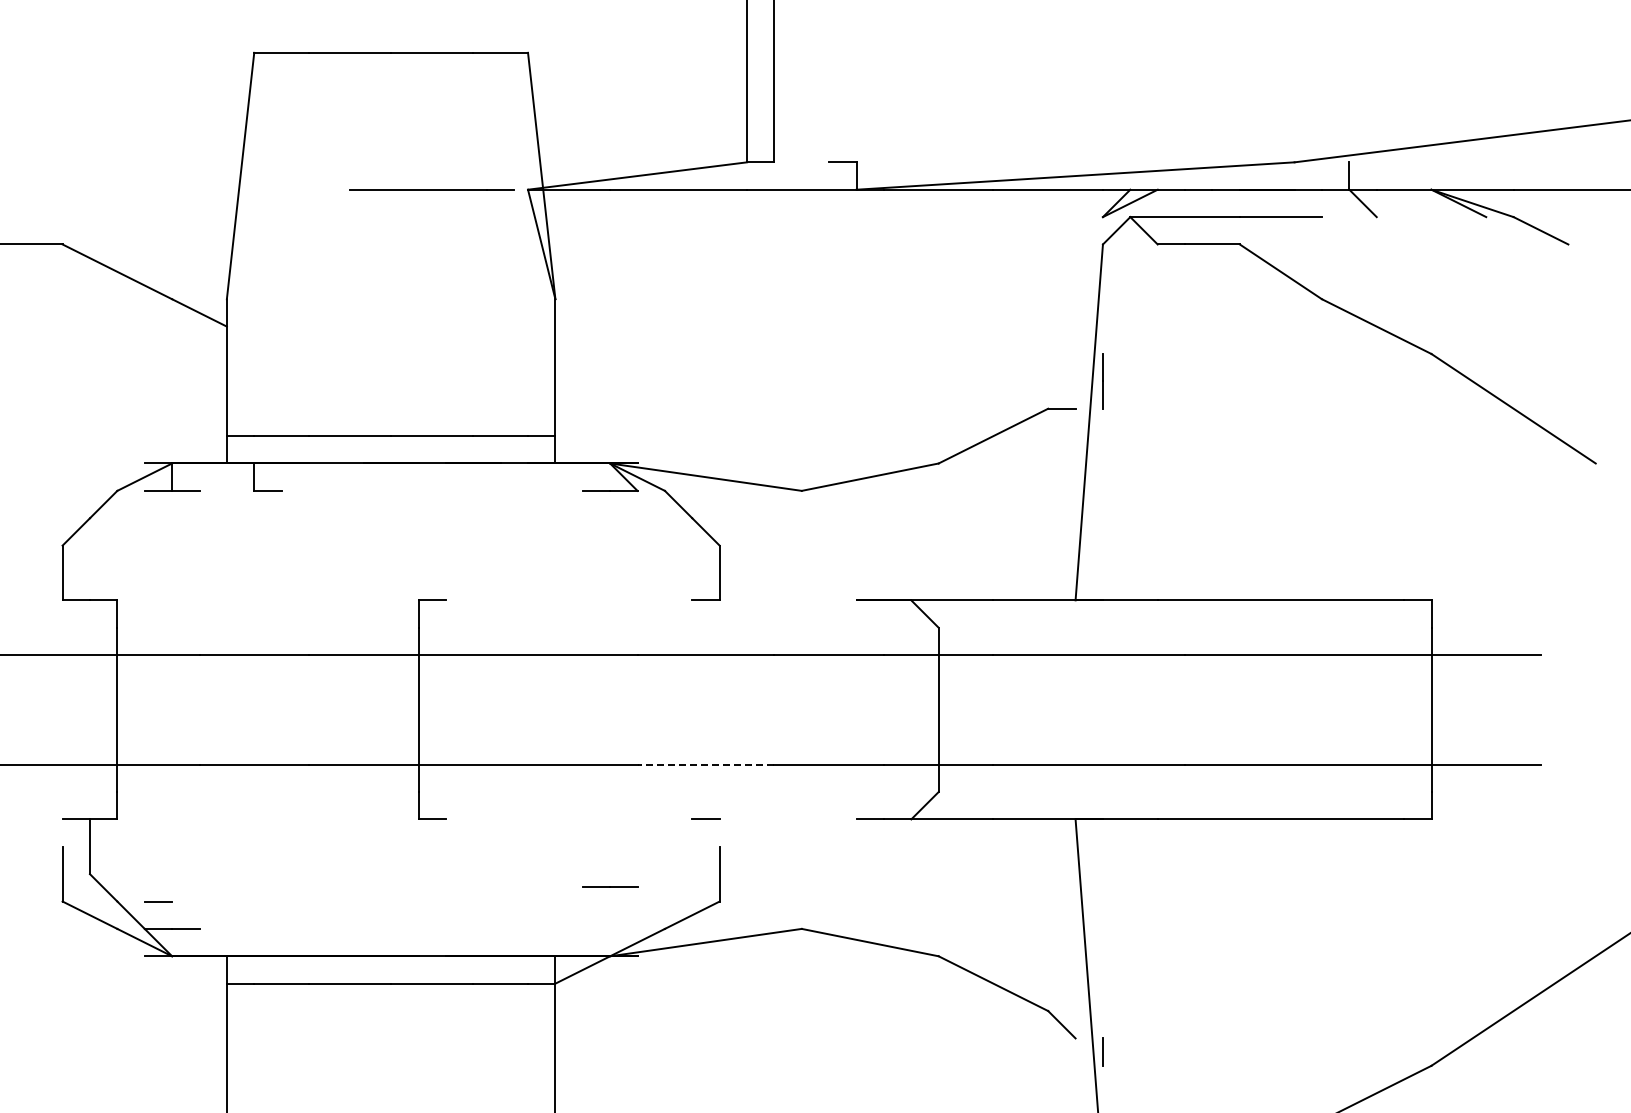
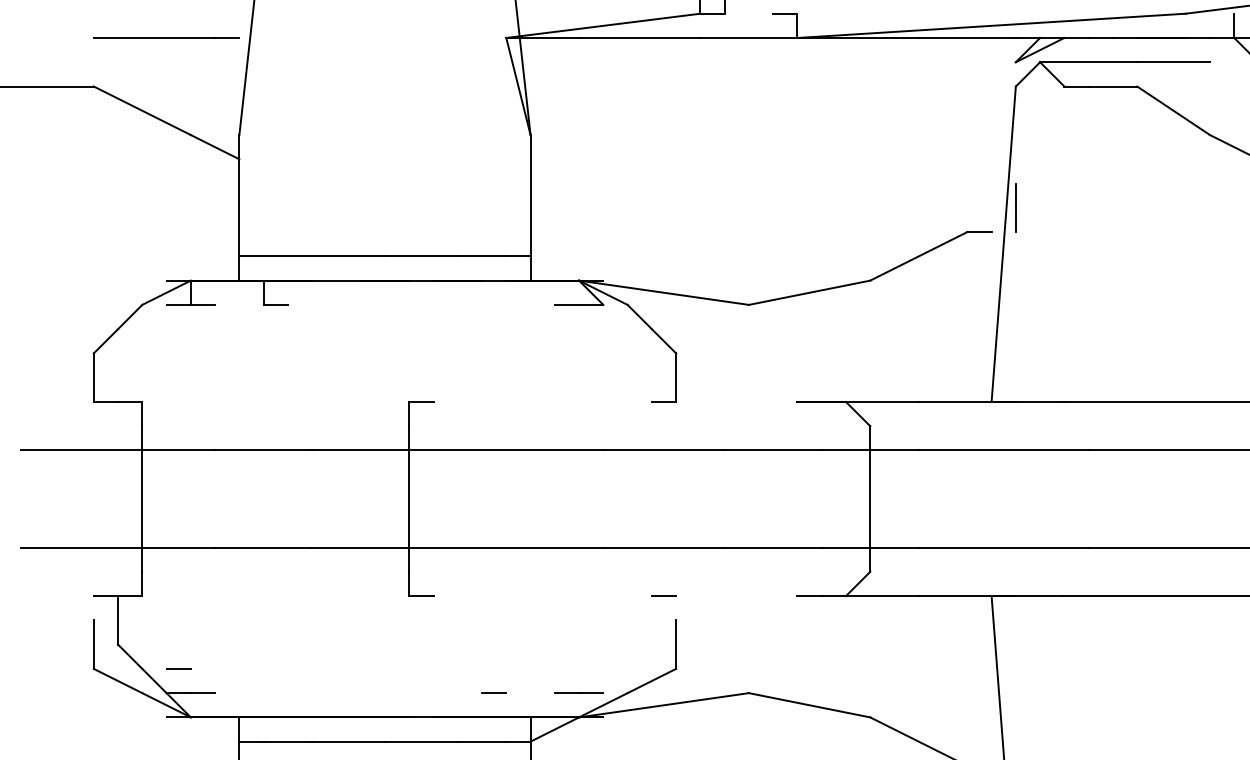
line: (431, 189) -> (166, 37), moved
line: (705, 764) -> (663, 547), dashed -> solid
line: (610, 886) -> (579, 692), moved
line: (514, 928) -> (494, 692), added

